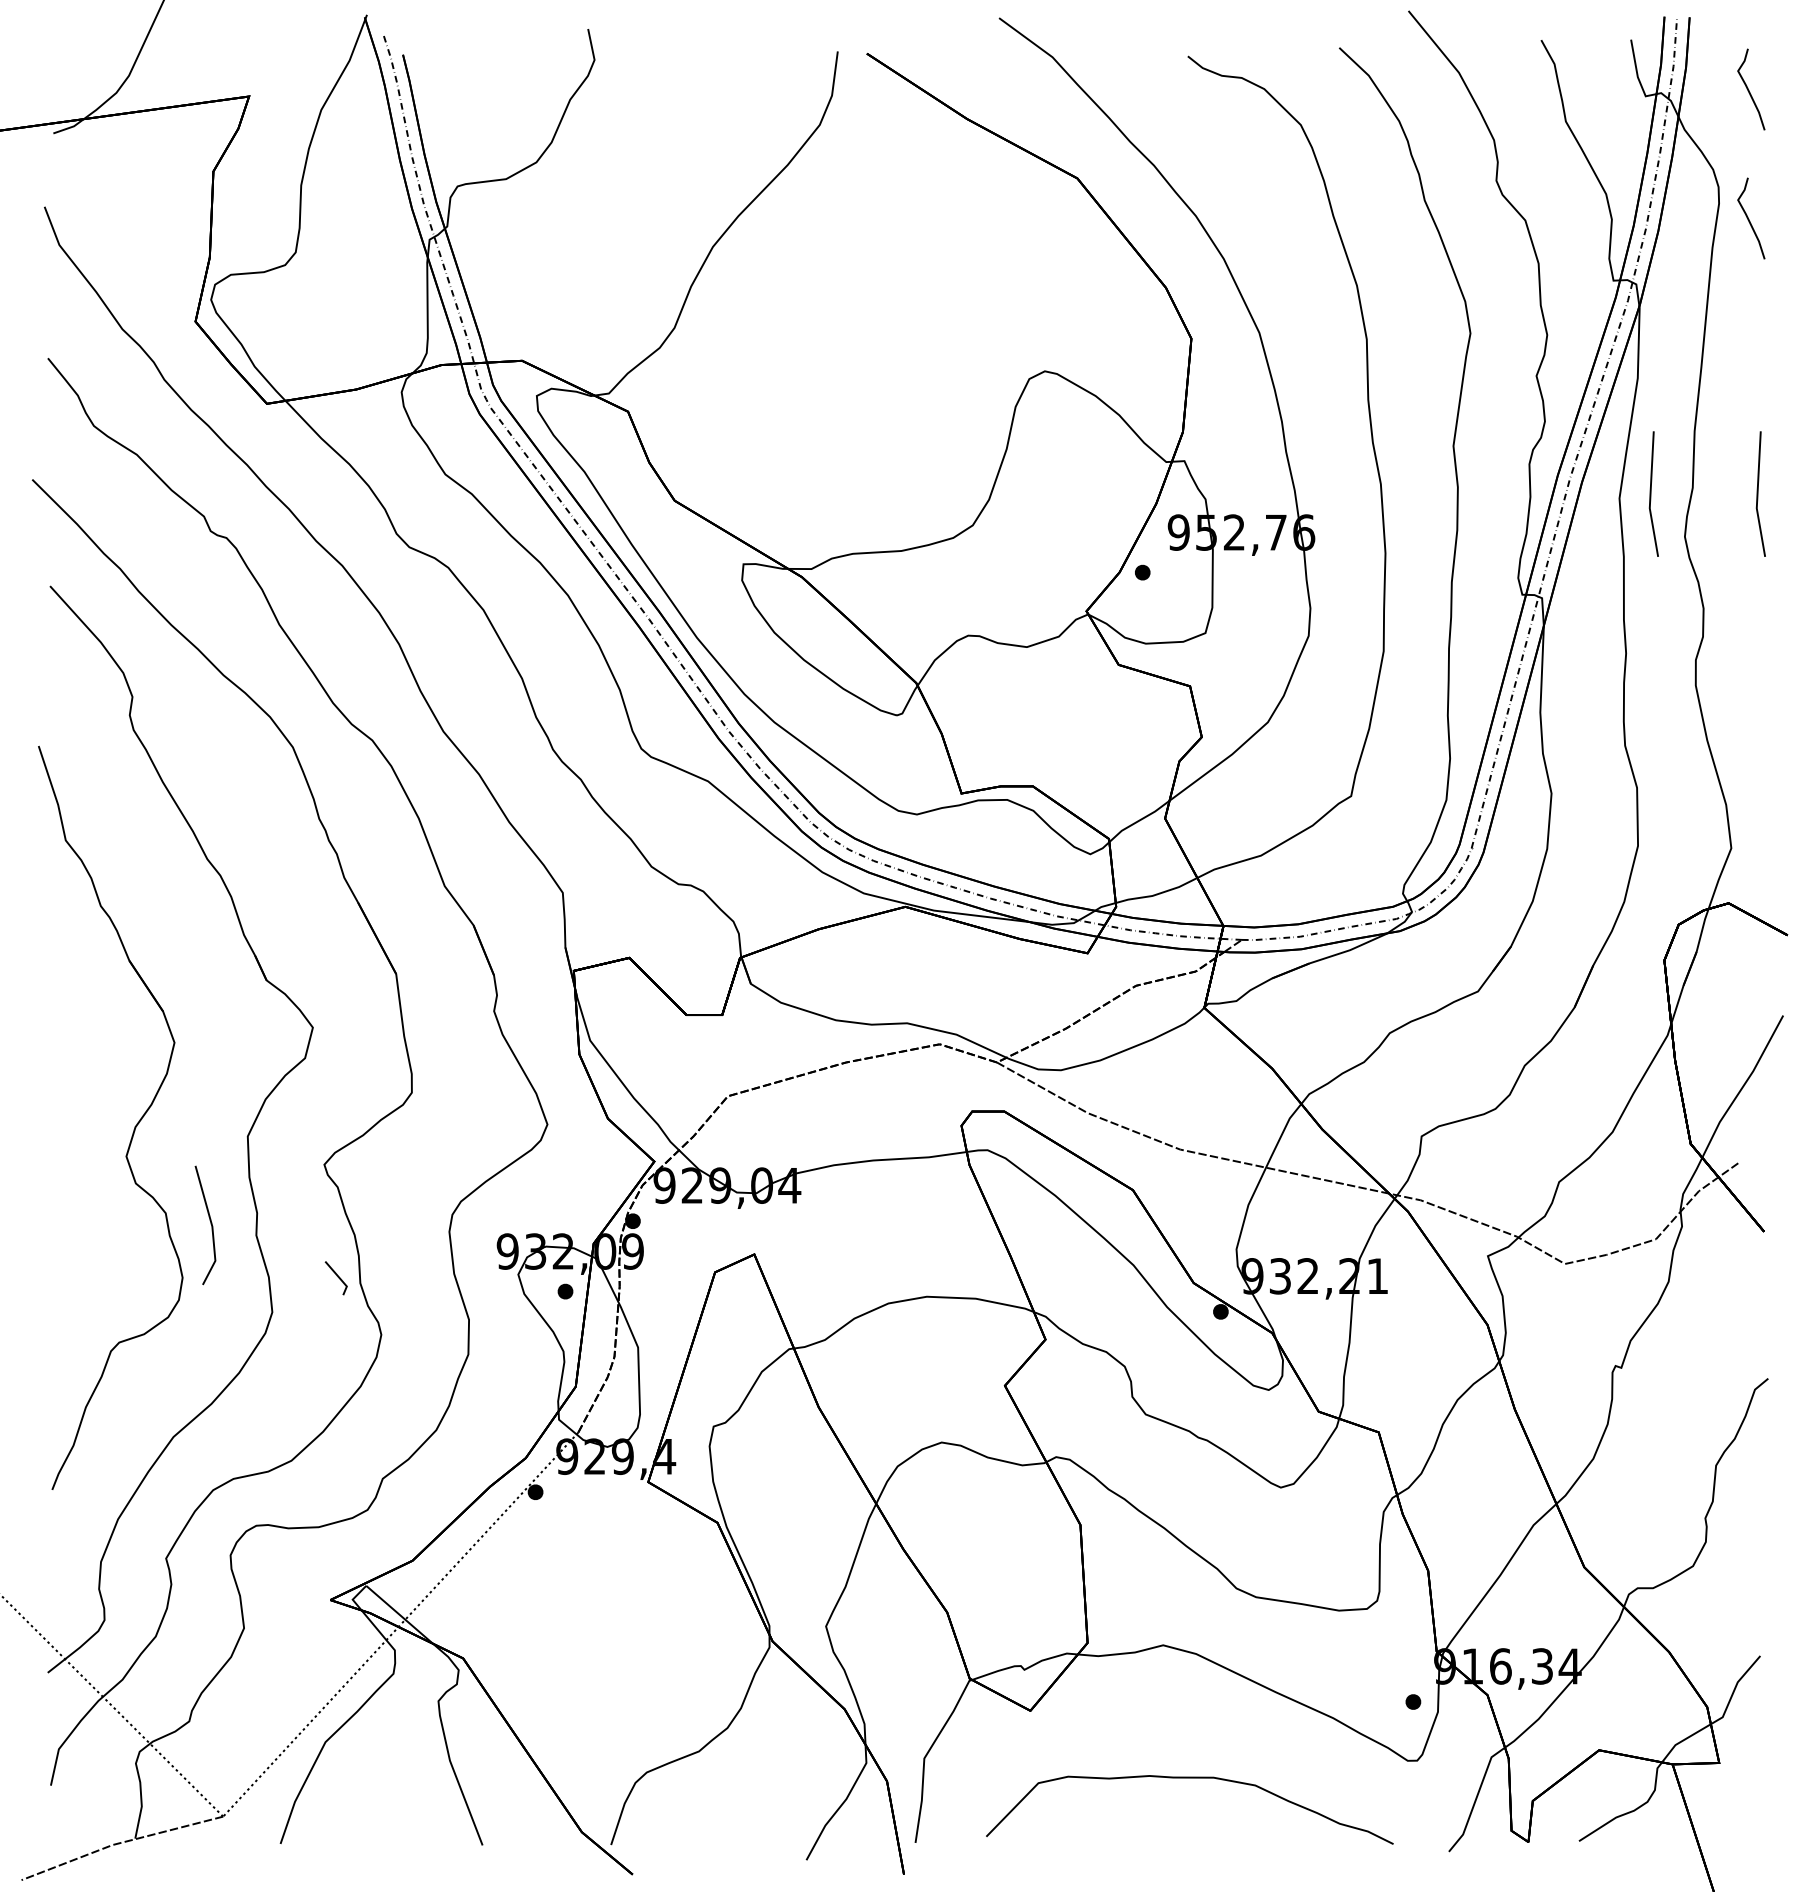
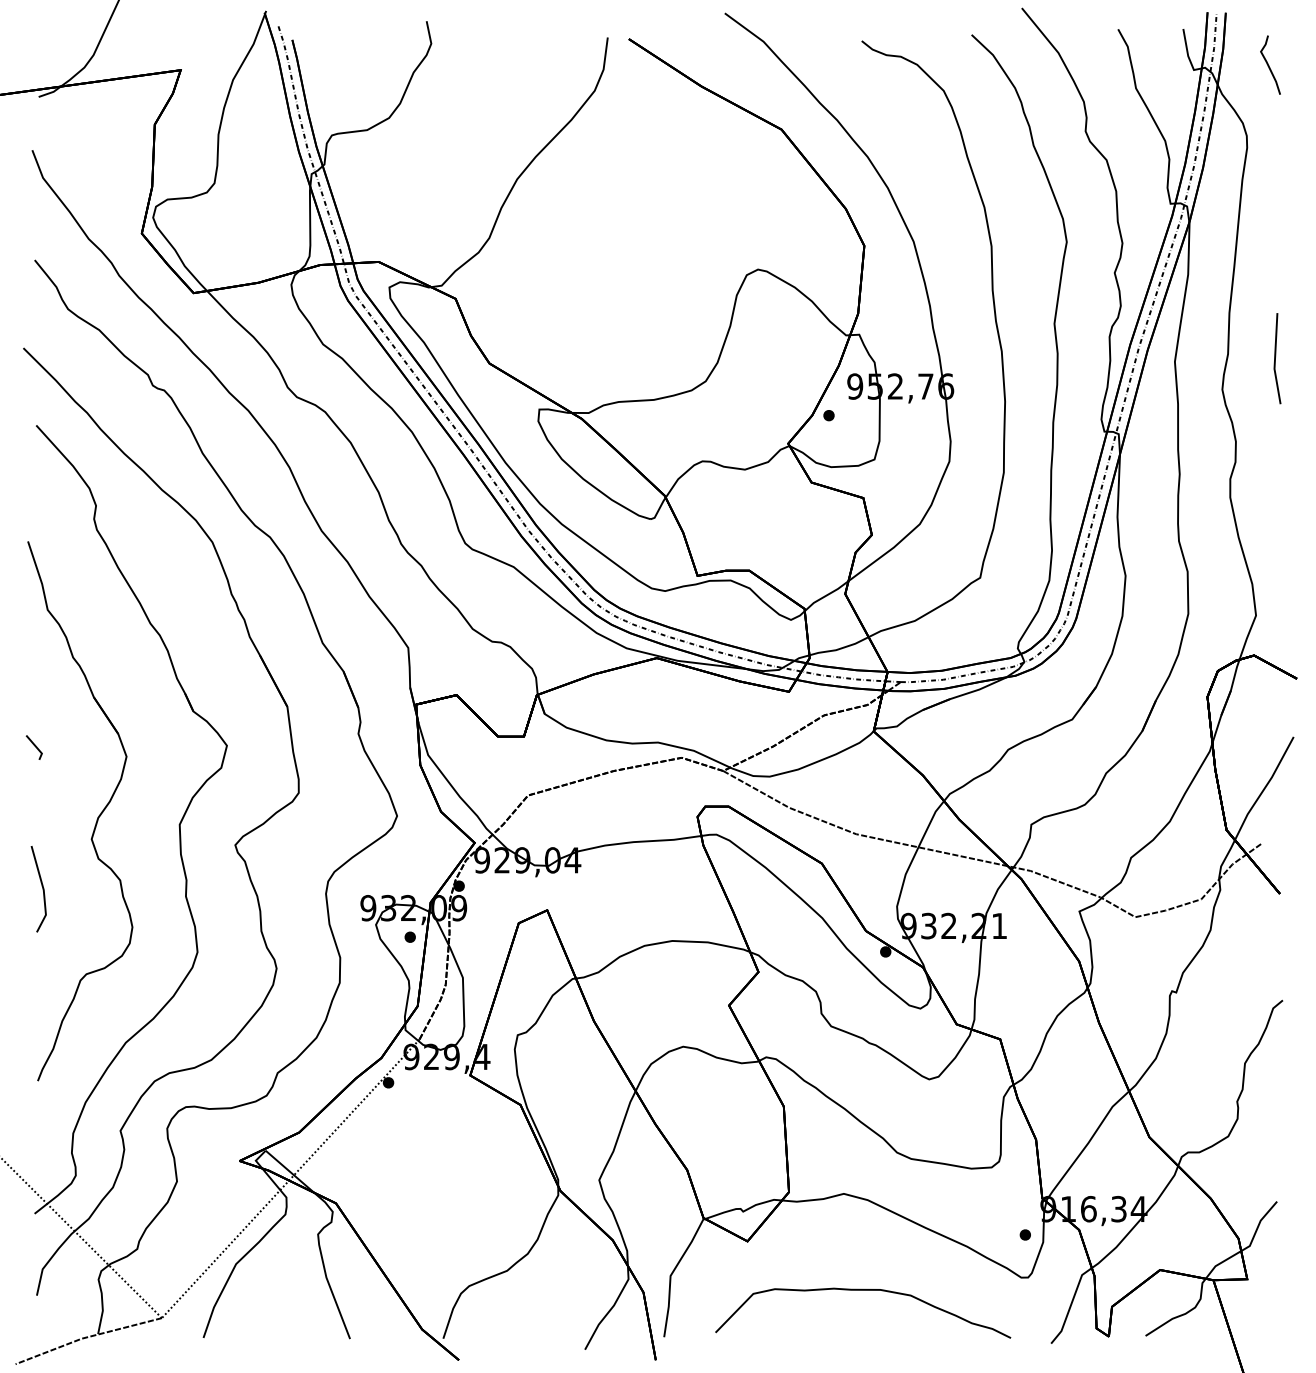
curve: (1749, 219) -> (1269, 159), removed
line: (1651, 493) -> (1198, 358), removed
line: (210, 1224) -> (42, 888), moved
line: (337, 1277) -> (35, 747), moved

